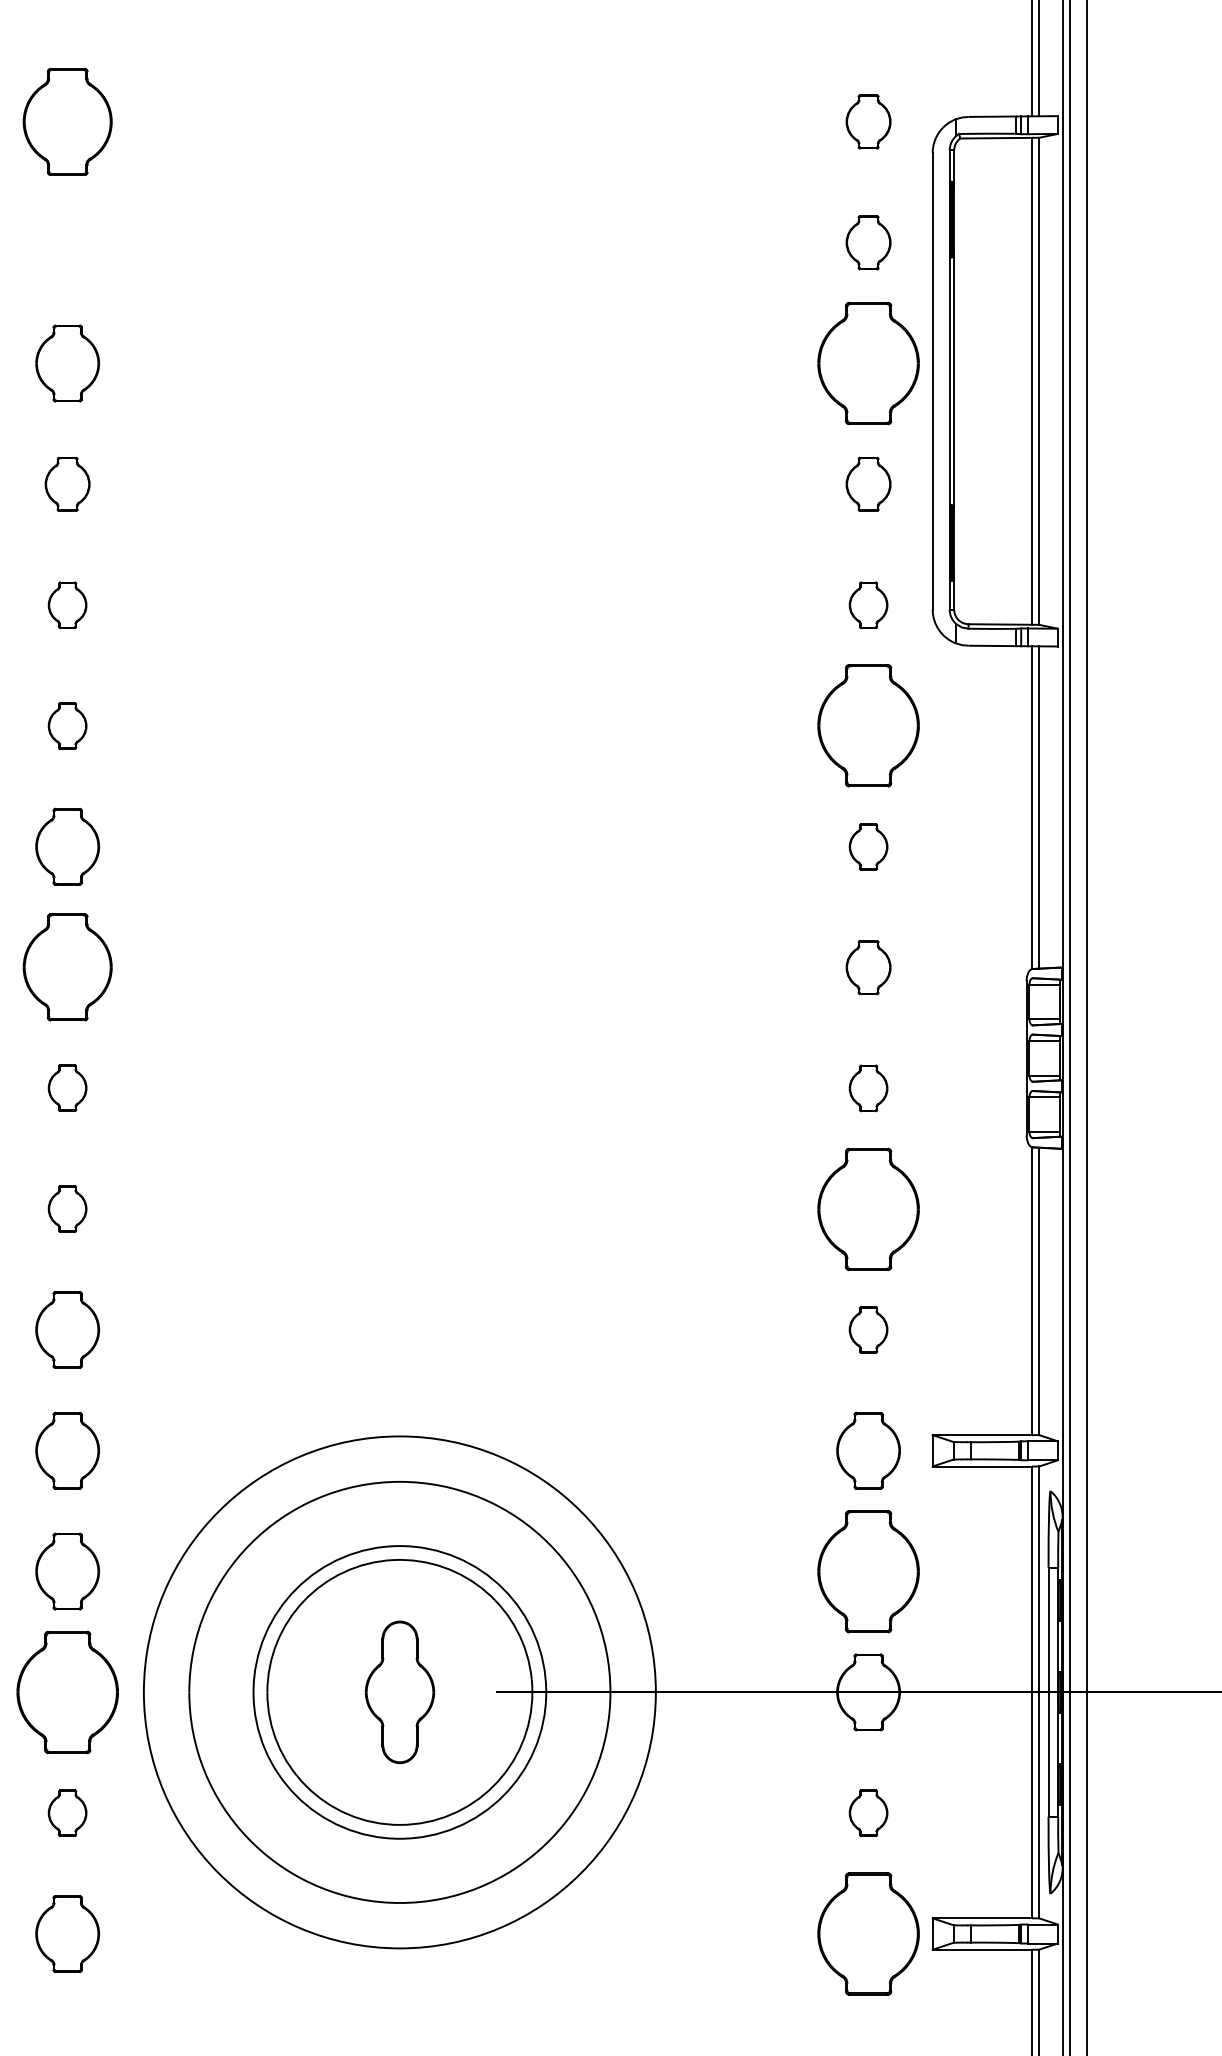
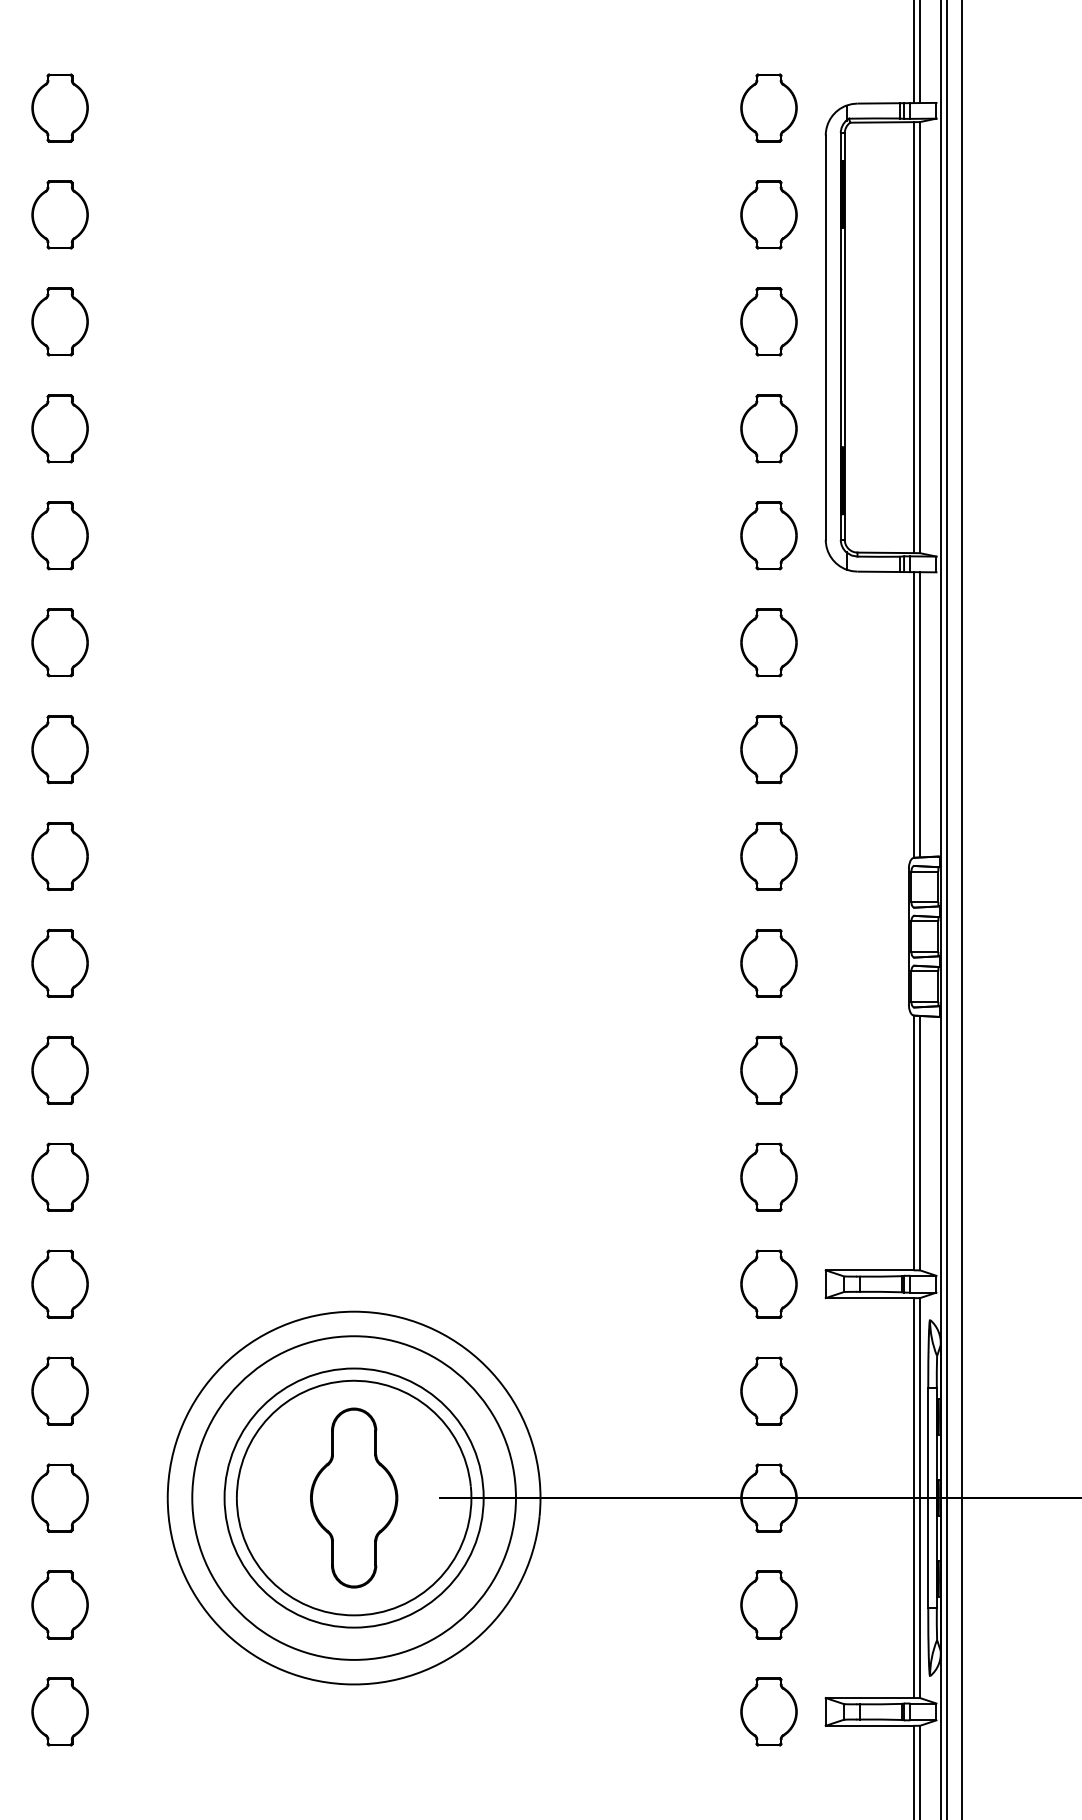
part: (67, 121) -> (59, 107), size x0.71
part: (868, 121) -> (768, 107), size x1.43
part: (67, 242) -> (59, 214), added
part: (868, 242) -> (768, 214), size x1.43
part: (868, 363) -> (768, 321), size x0.62
part: (67, 484) -> (59, 428), size x1.43
part: (868, 484) -> (768, 428), size x1.43
part: (67, 604) -> (59, 535), size x1.67
part: (868, 604) -> (768, 535), size x1.67
part: (67, 725) -> (59, 642), size x1.67
part: (868, 725) -> (768, 642), size x0.62
part: (868, 846) -> (768, 749), size x1.67
part: (67, 967) -> (59, 856), size x0.71
part: (868, 967) -> (768, 856), size x1.43
part: (67, 1087) -> (59, 962), size x1.67
part: (868, 1088) -> (768, 963), size x1.67
part: (67, 1208) -> (59, 1069), size x1.67
part: (868, 1208) -> (768, 1069), size x0.62
part: (868, 1329) -> (768, 1176), size x1.67
part: (868, 1570) -> (768, 1390), size x0.62
part: (67, 1691) -> (59, 1497), size x0.62
circle: (399, 1691) -> (353, 1497), size x0.71
part: (400, 1691) -> (354, 1497), size x1.43
part: (67, 1812) -> (59, 1604), size x1.67
part: (868, 1812) -> (768, 1604), size x1.67
part: (868, 1933) -> (768, 1711), size x0.62

